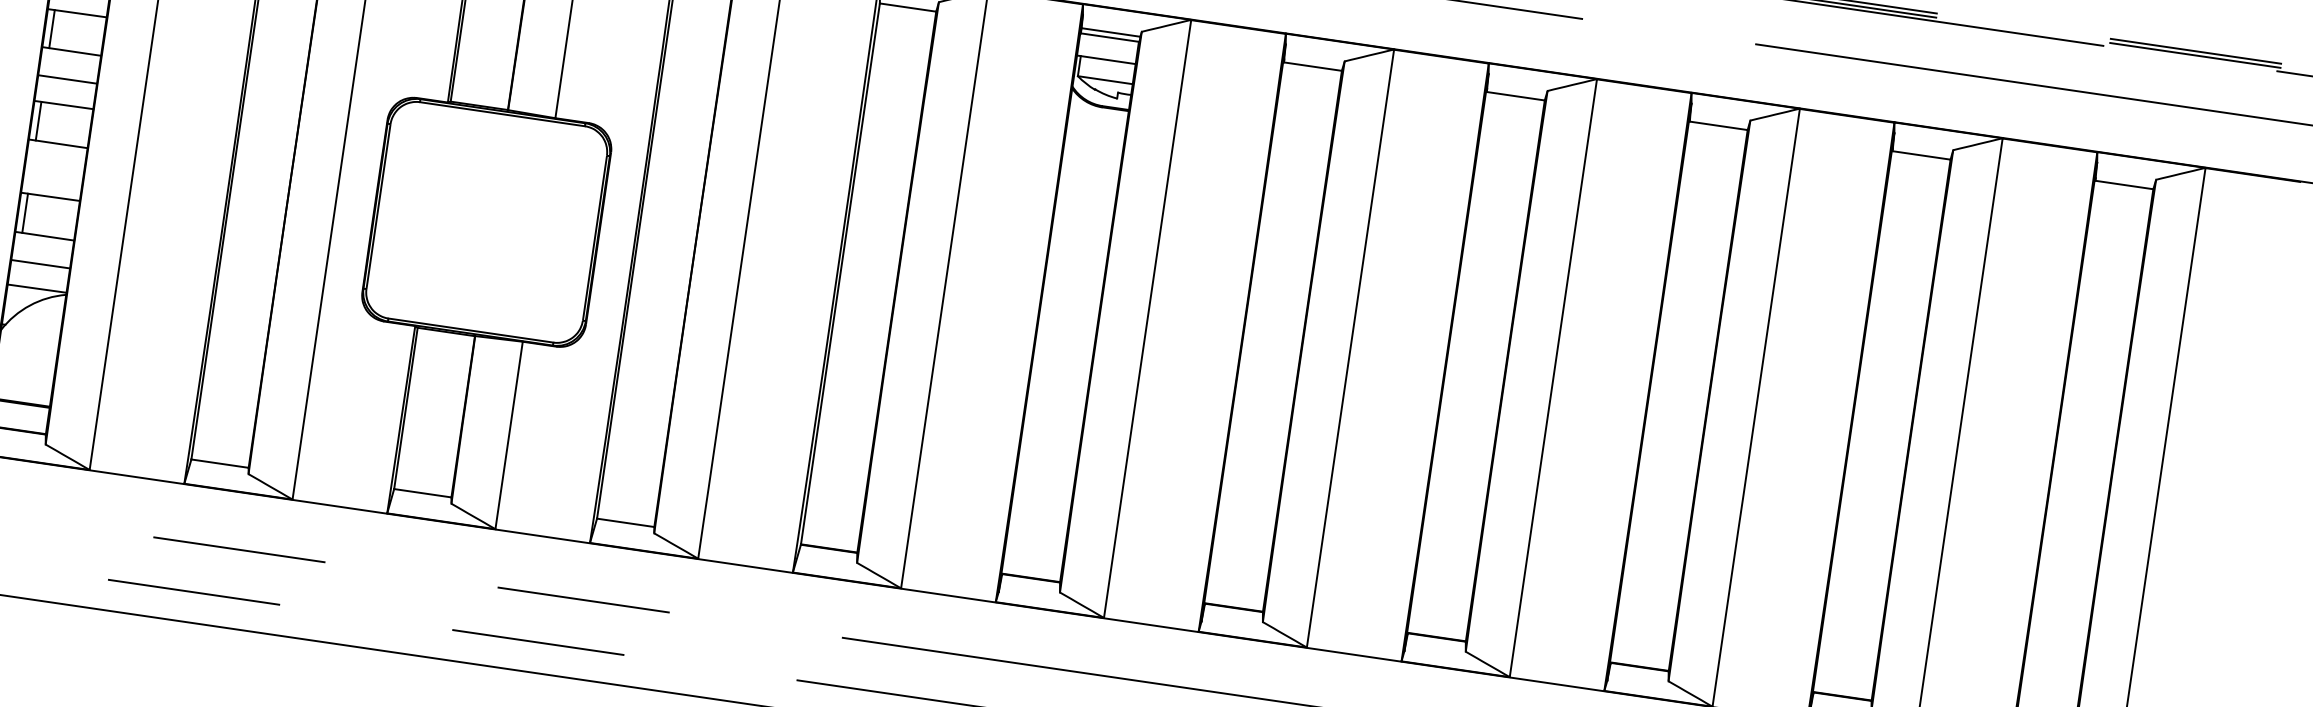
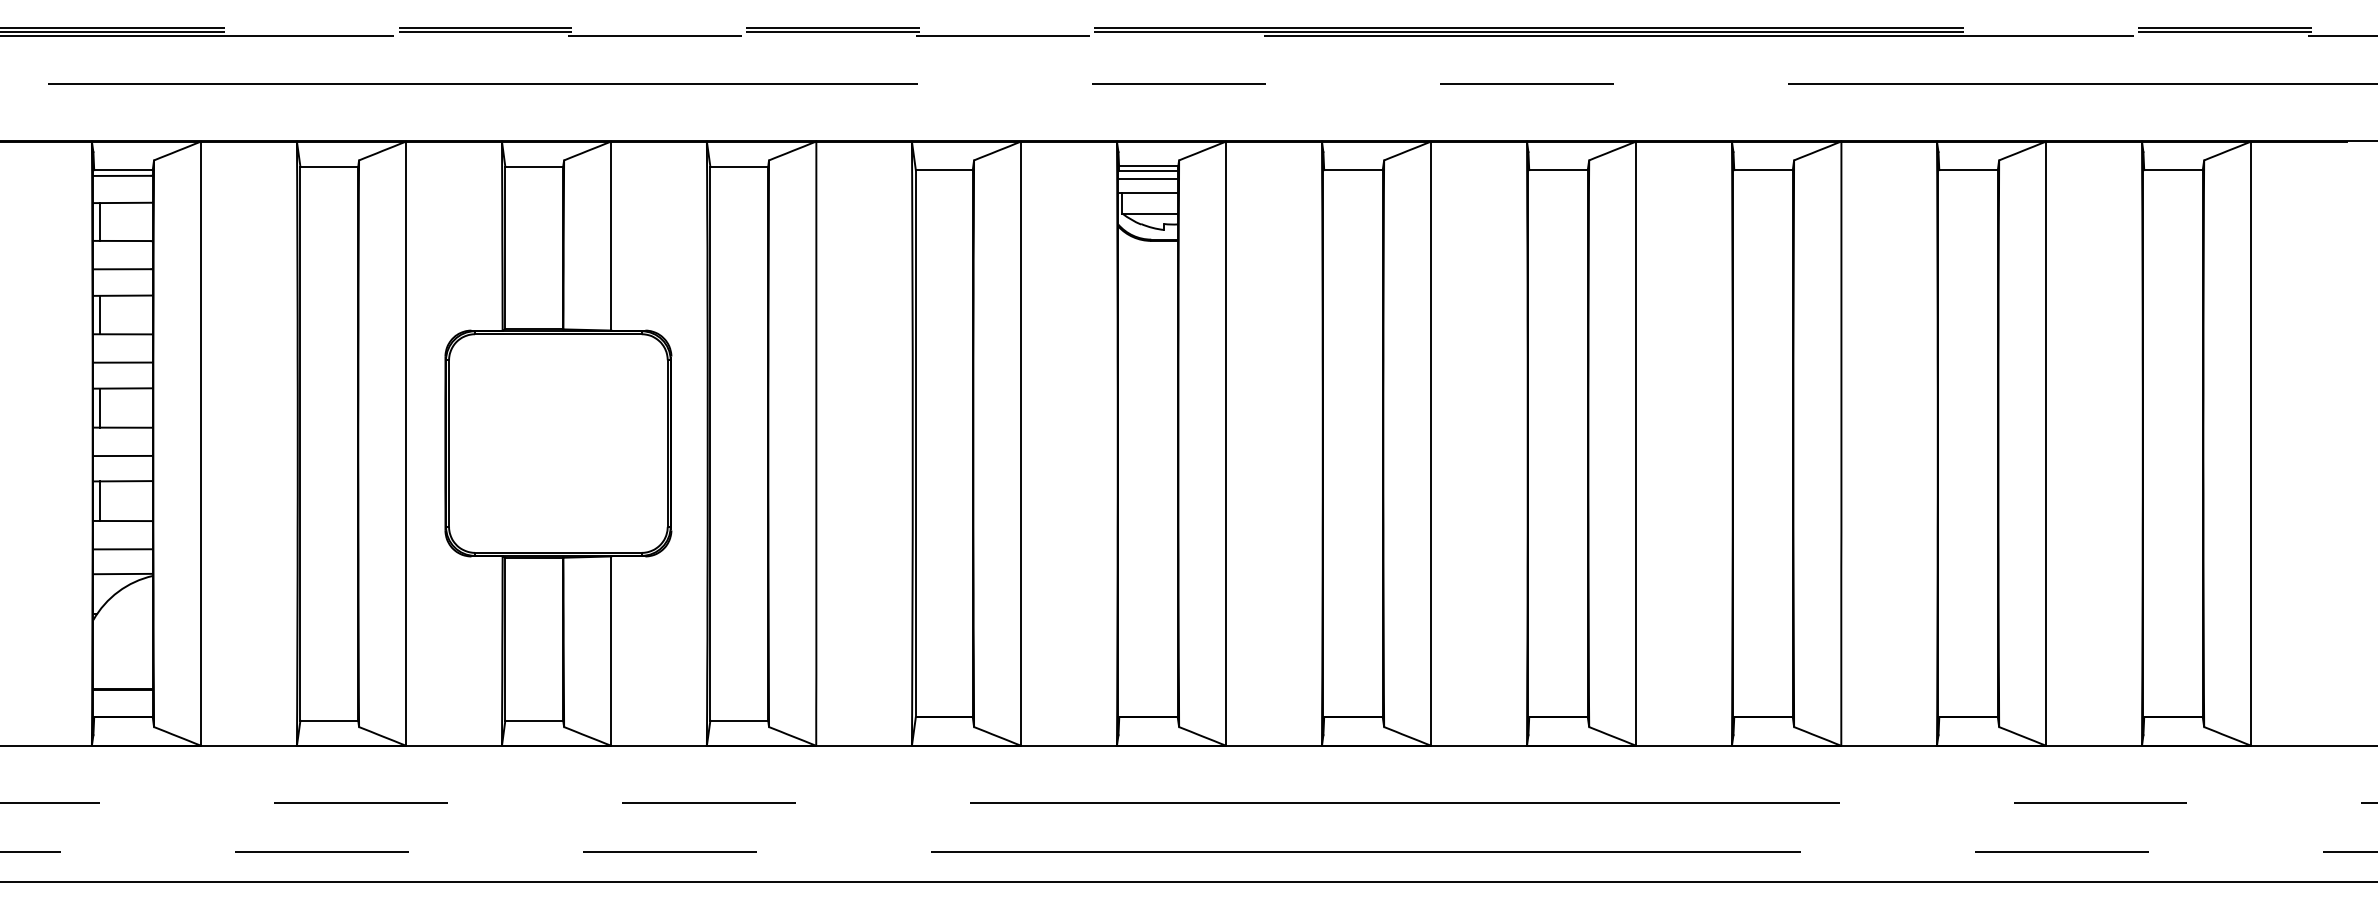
line: (1107, 45) -> (1147, 178), added
line: (53, 171) -> (122, 455), added

